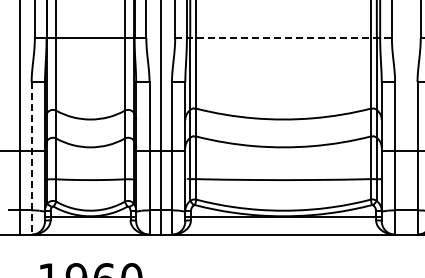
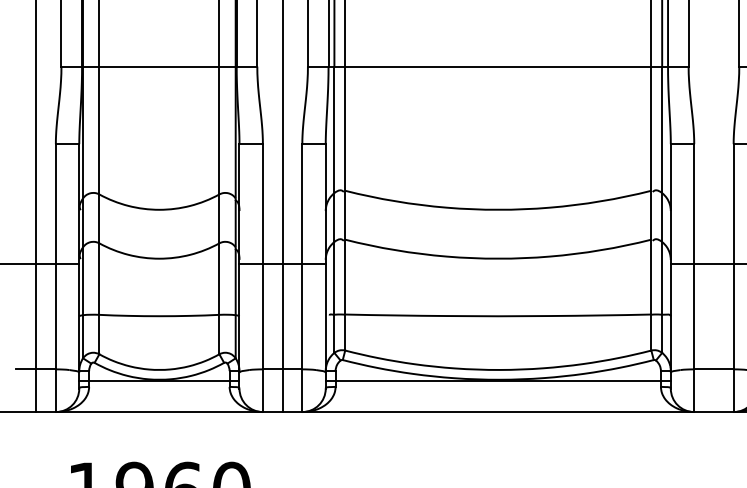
line: (284, 38) -> (499, 67), dashed -> solid
line: (31, 158) -> (55, 278), dashed -> solid

